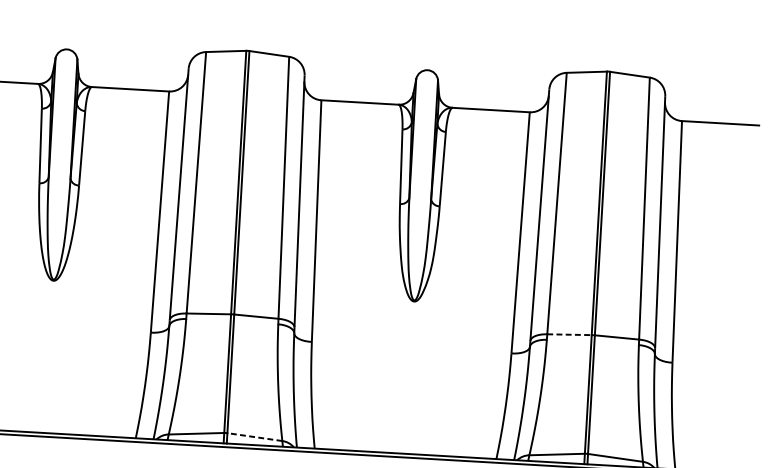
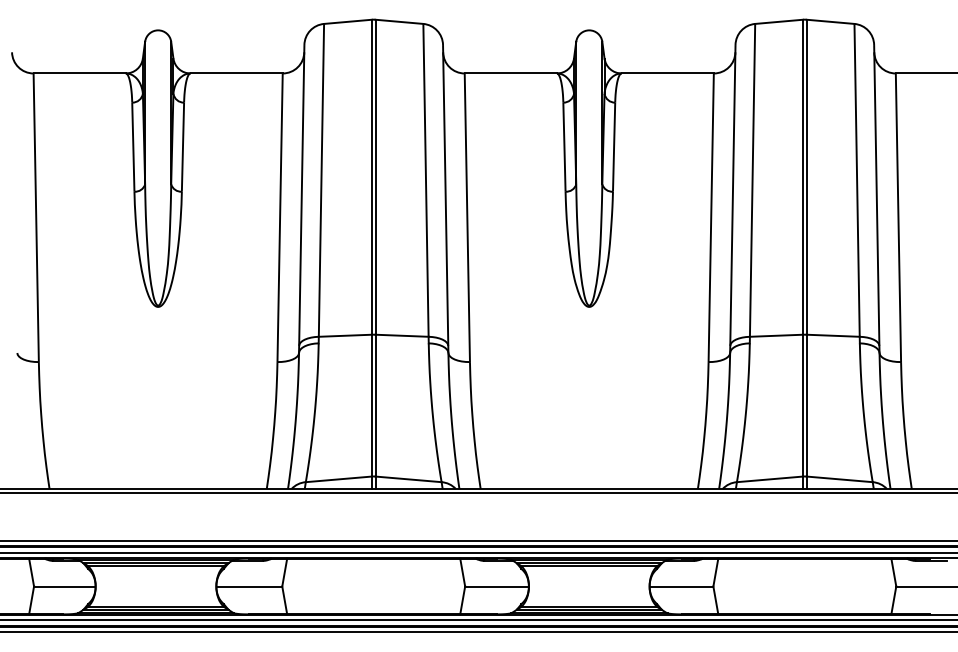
line: (569, 334) -> (776, 335), dashed -> solid
line: (254, 437) -> (408, 479), dashed -> solid

